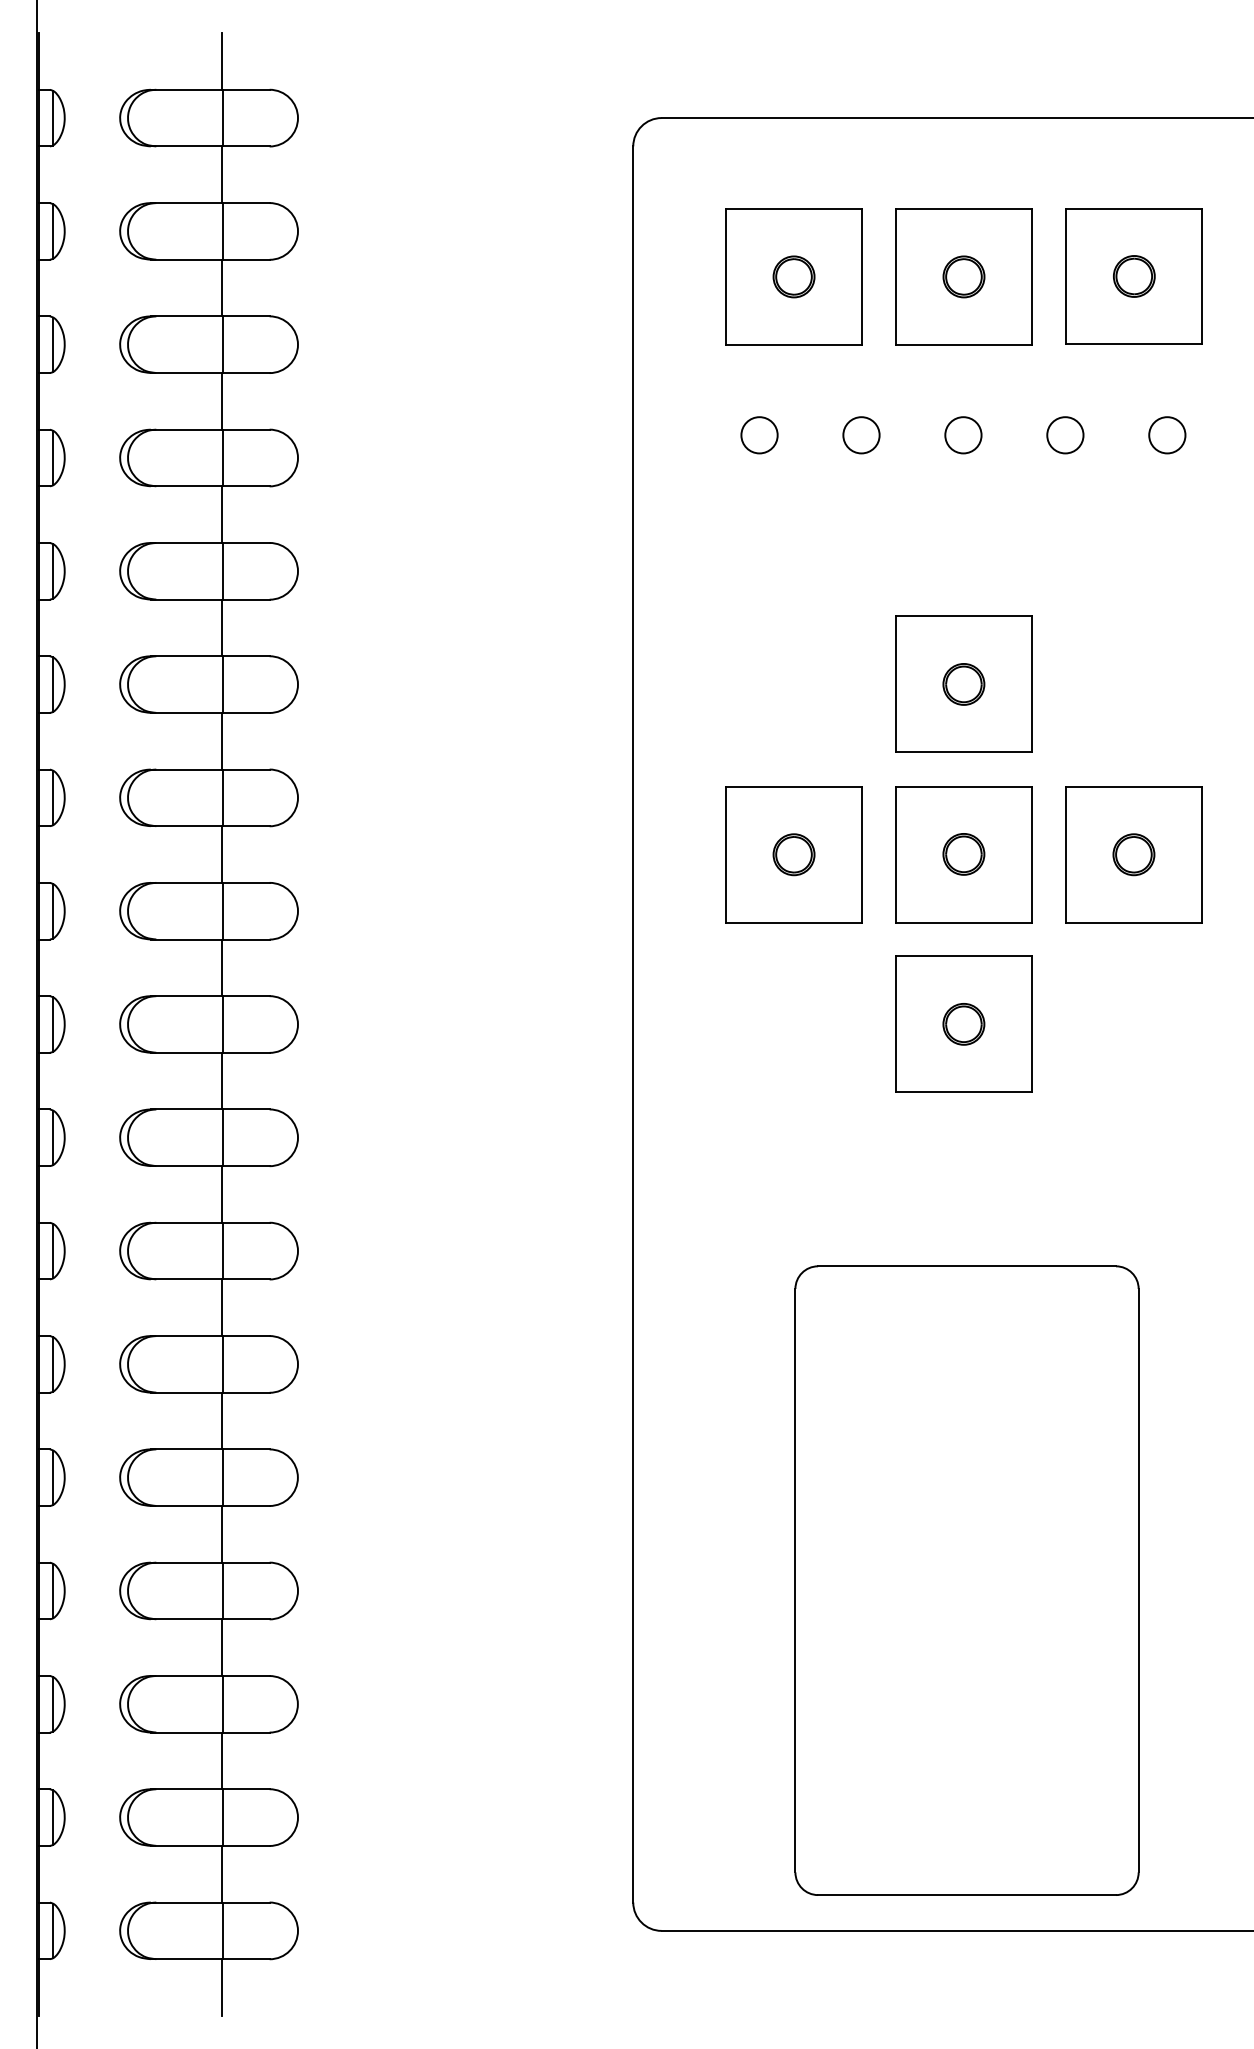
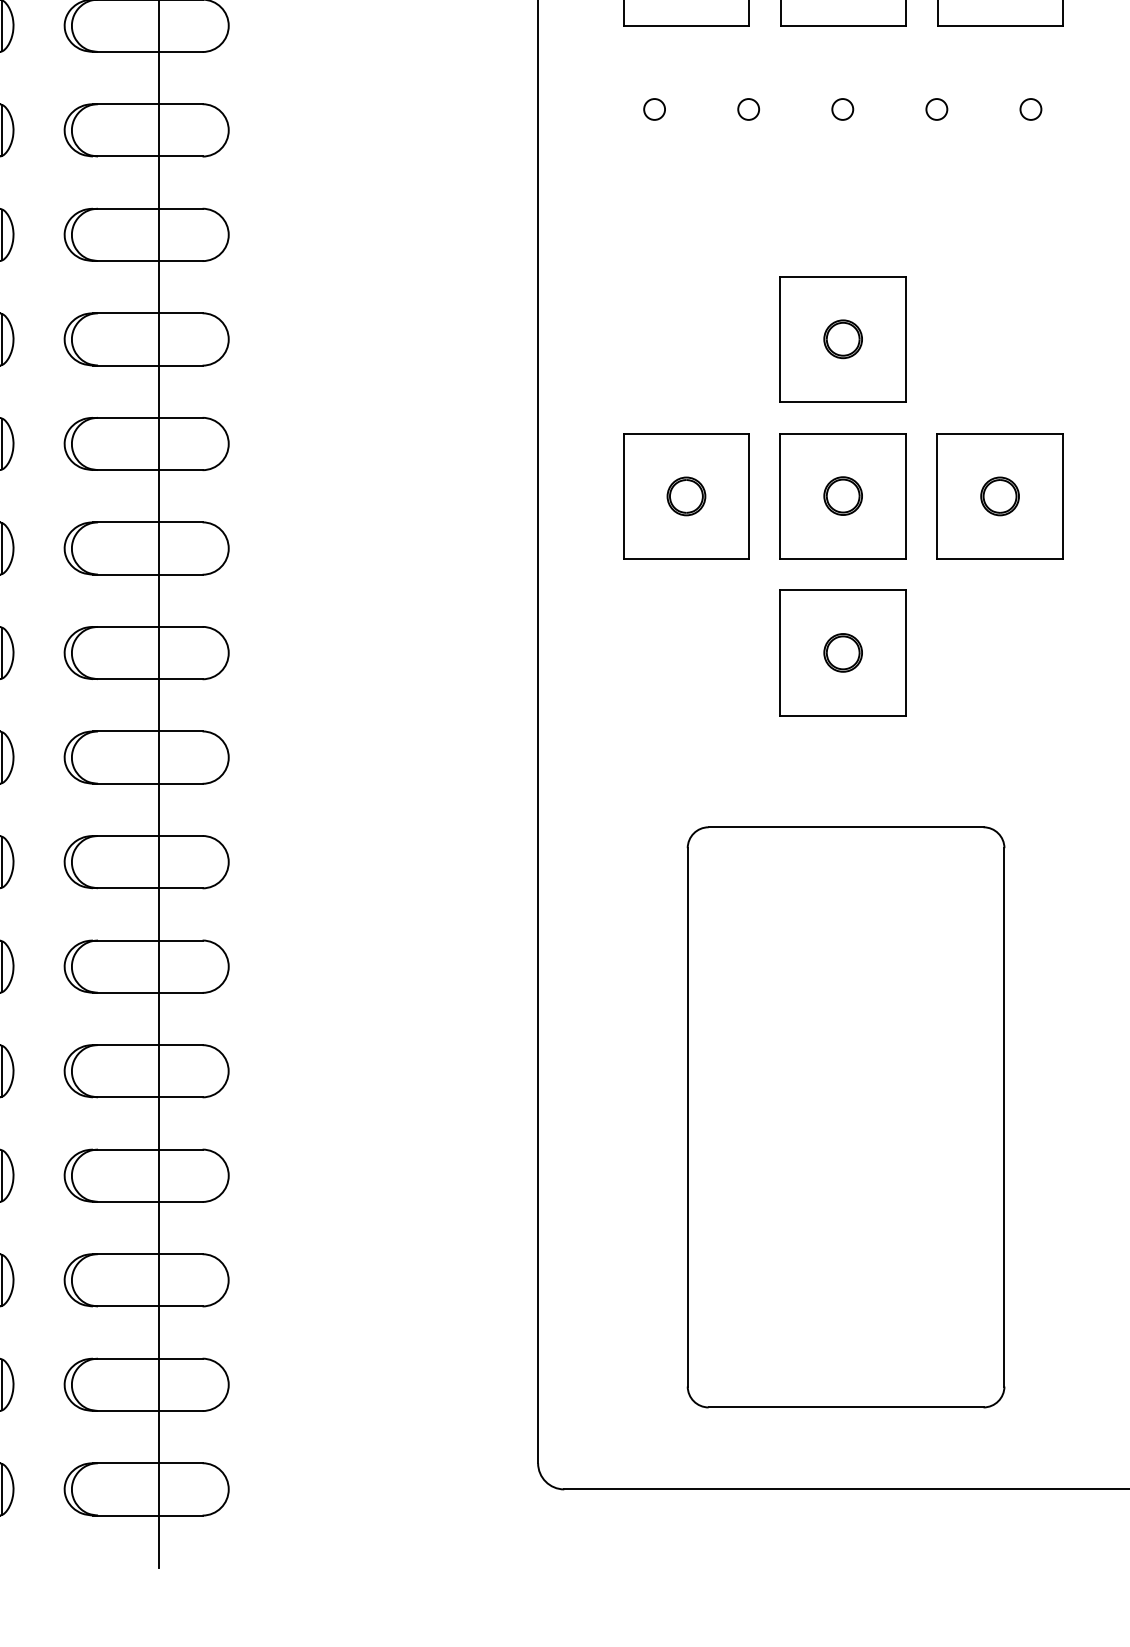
circle: (759, 435) -> (654, 109), size x0.62
circle: (861, 435) -> (748, 109), size x0.62
circle: (963, 435) -> (842, 109), size x0.62
circle: (1065, 435) -> (936, 109), size x0.62
circle: (1167, 435) -> (1031, 109), size x0.62
part: (966, 1580) -> (845, 1117), moved

